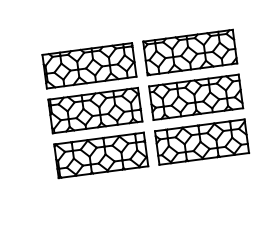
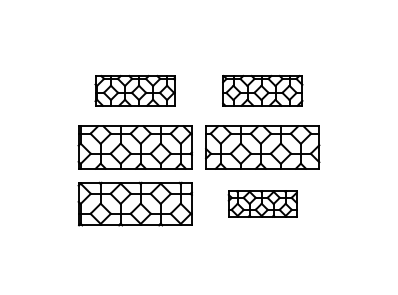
part: (190, 52) -> (262, 90), size x0.7
part: (88, 65) -> (134, 90), size x0.7
part: (201, 141) -> (262, 203), size x0.6

